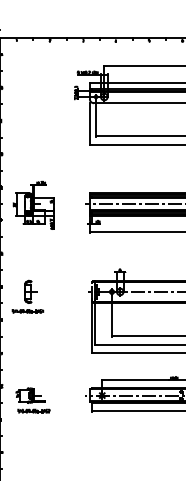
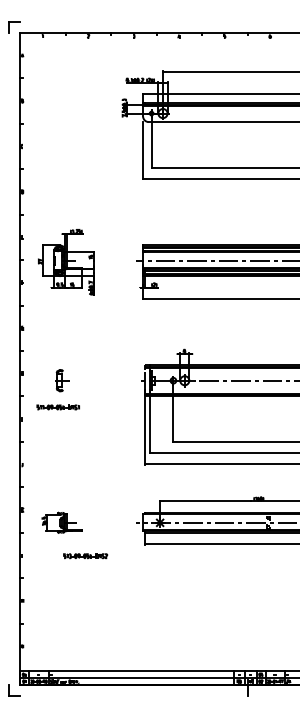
part: (30, 291) -> (61, 380), size x0.7
part: (33, 411) -> (85, 556), moved

